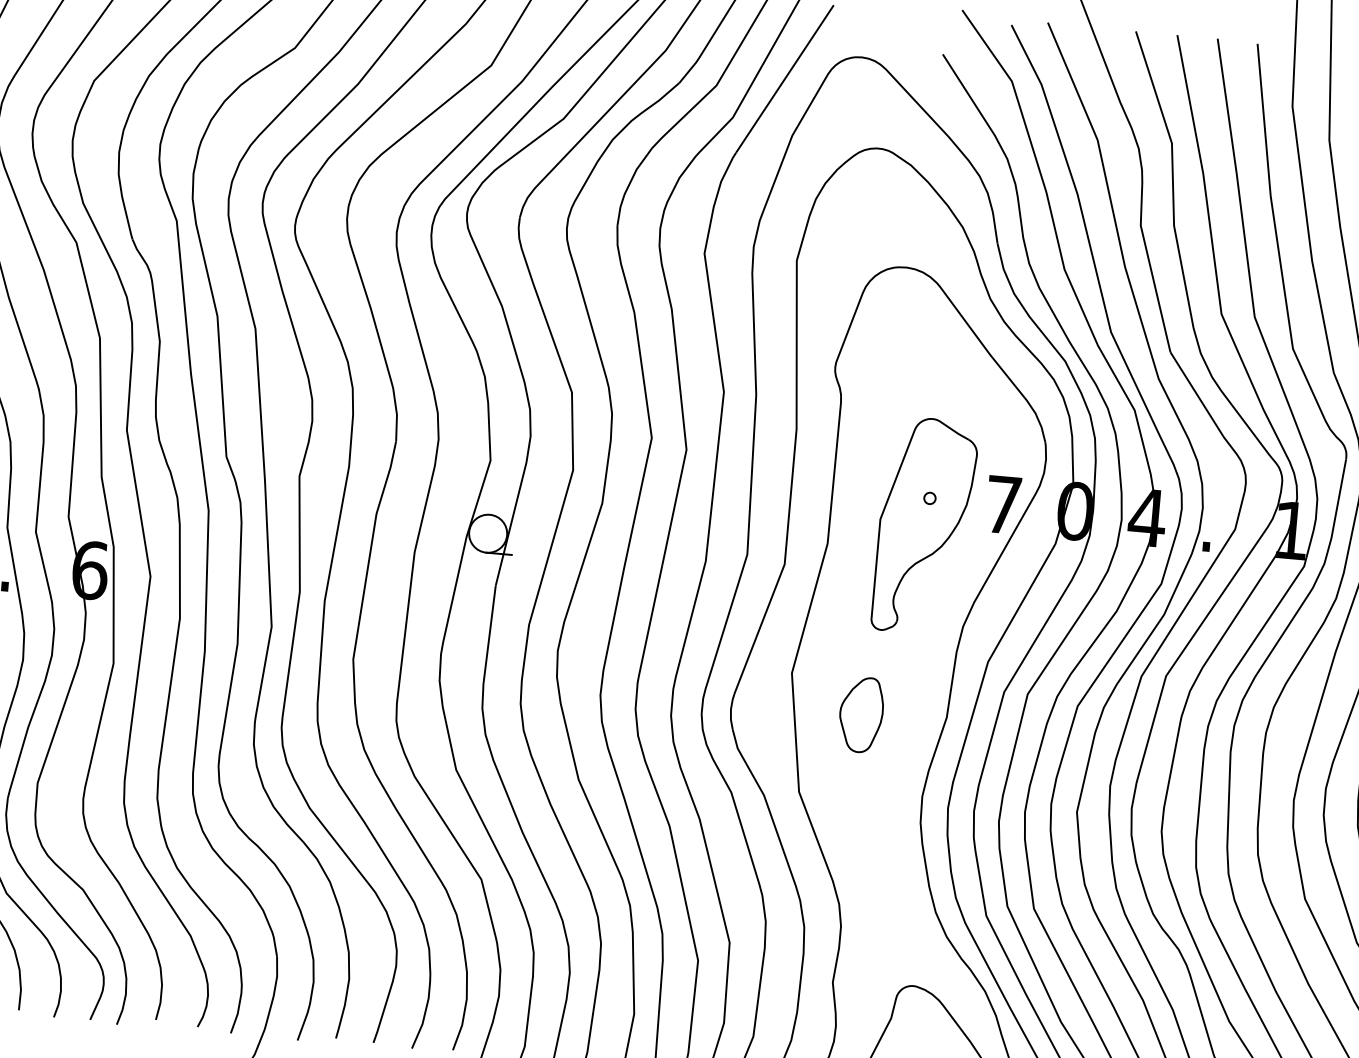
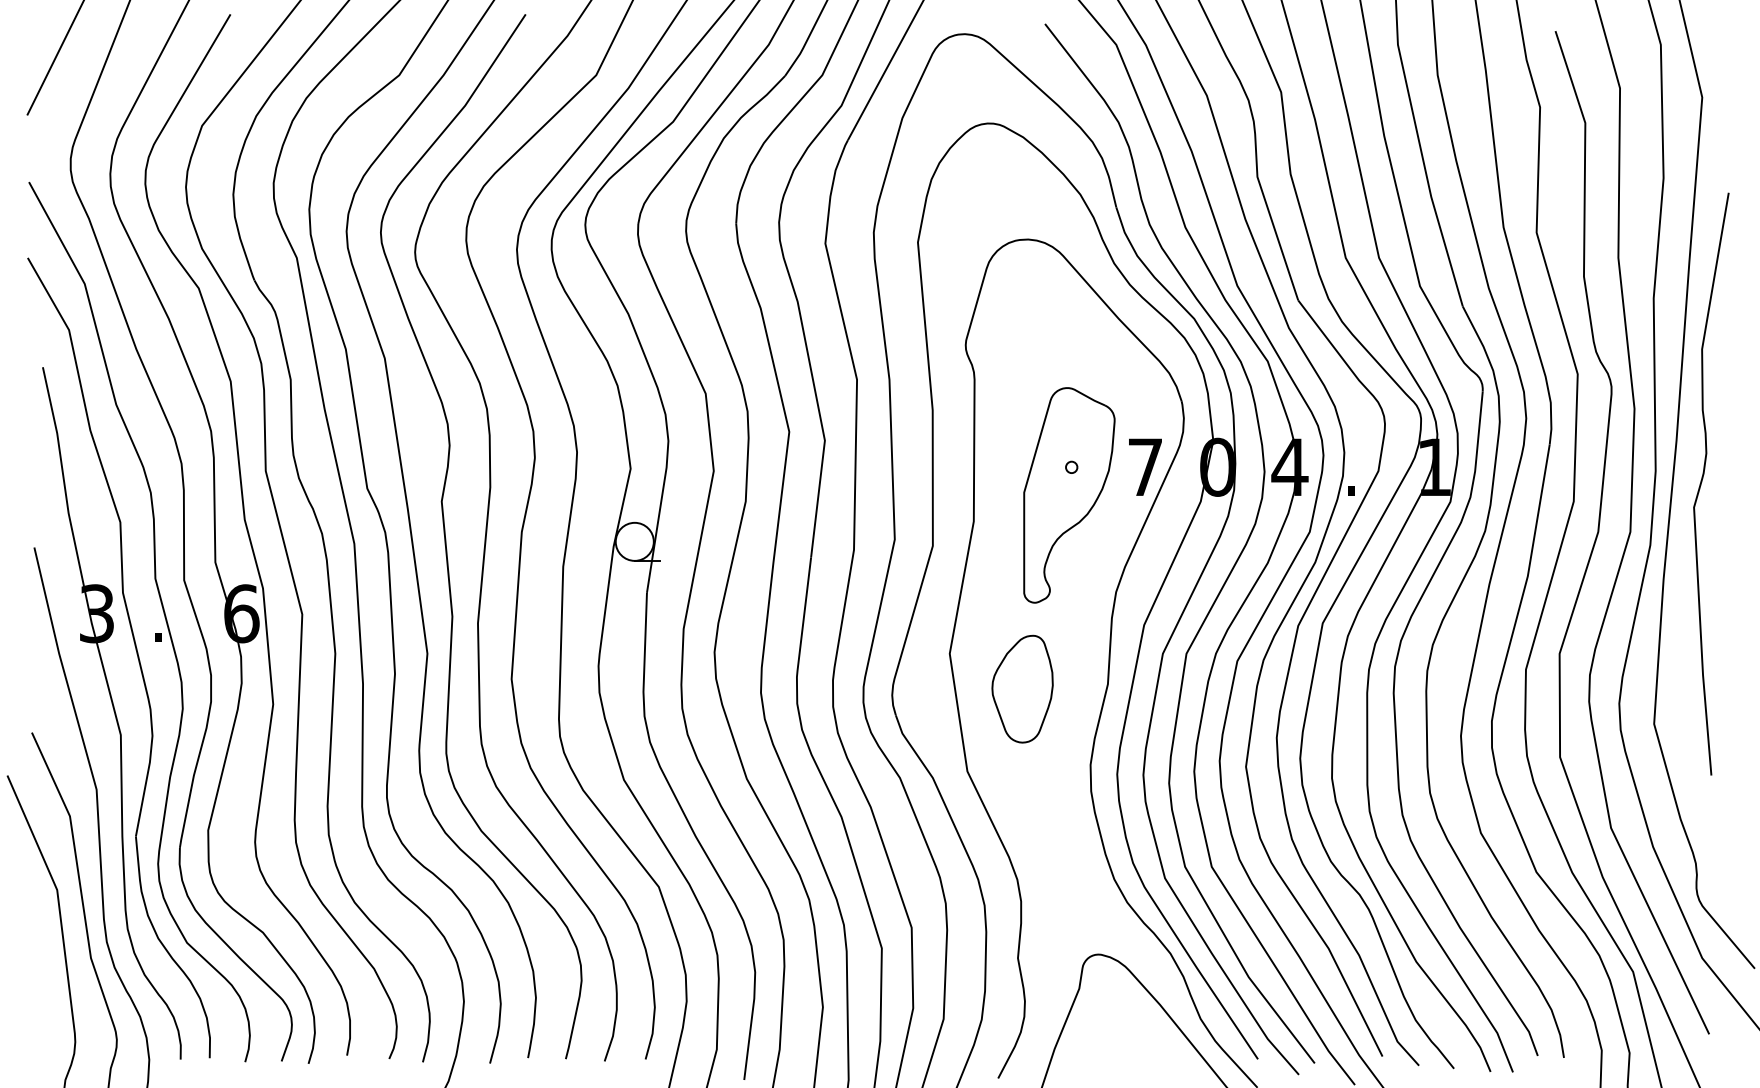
part: (861, 714) -> (1022, 688), size x1.43

